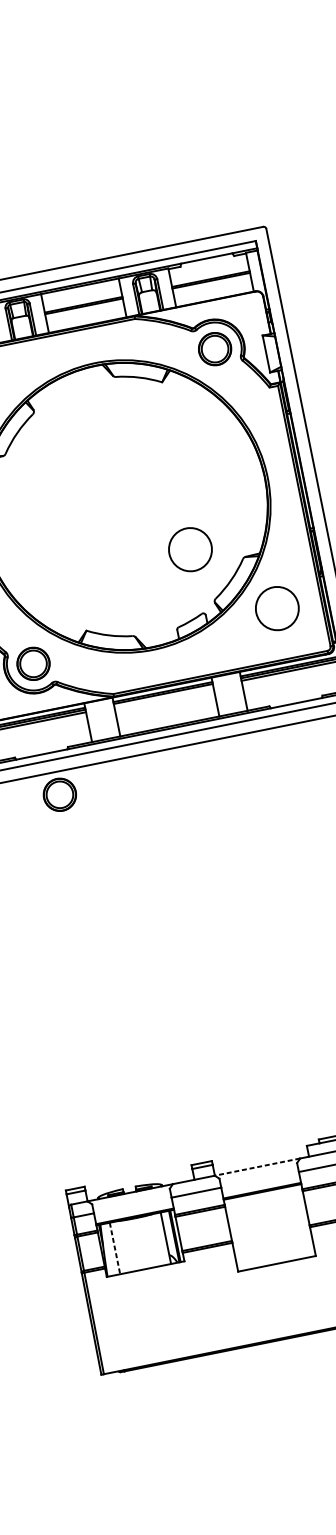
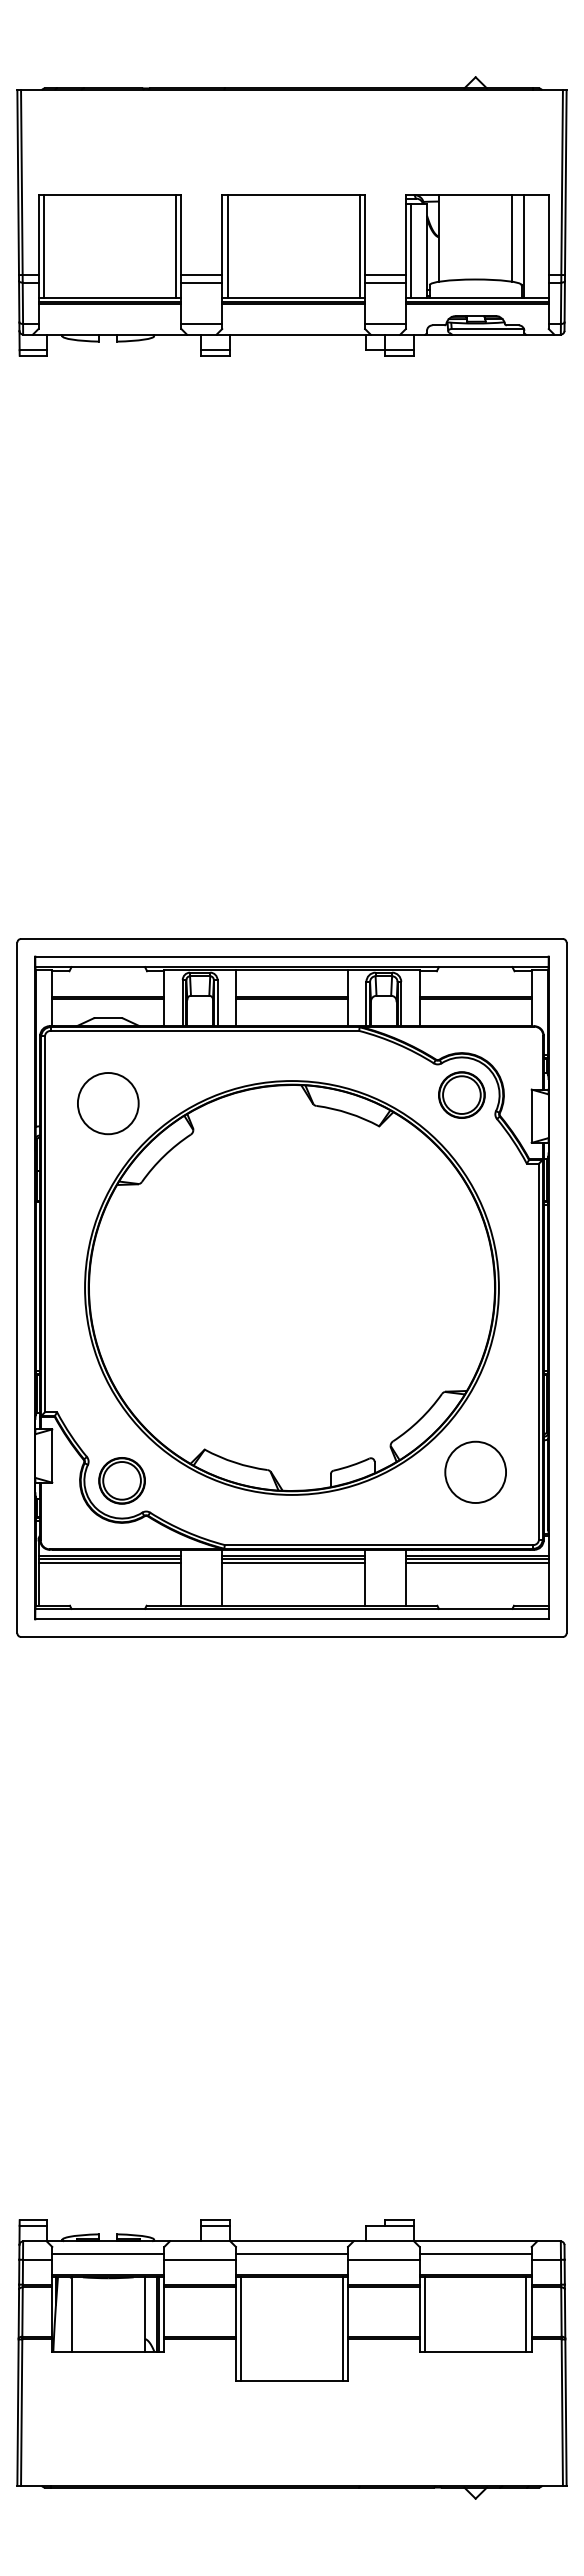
part: (190, 549) -> (371, 1365), removed
line: (163, 696) -> (293, 1562), added
part: (59, 794) -> (121, 1669), removed
line: (257, 1167) -> (291, 2241), dashed -> solid
line: (259, 1176) -> (291, 2254), added
line: (132, 1201) -> (108, 2254), added
line: (304, 1221) -> (342, 2329), added
line: (234, 1235) -> (241, 2329), added
line: (114, 1248) -> (71, 2314), dashed -> solid

